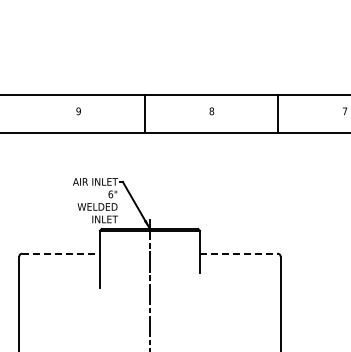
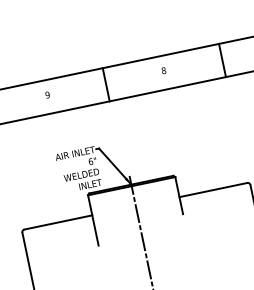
line: (61, 253) -> (58, 222), dashed -> solid
line: (238, 253) -> (213, 189), dashed -> solid

